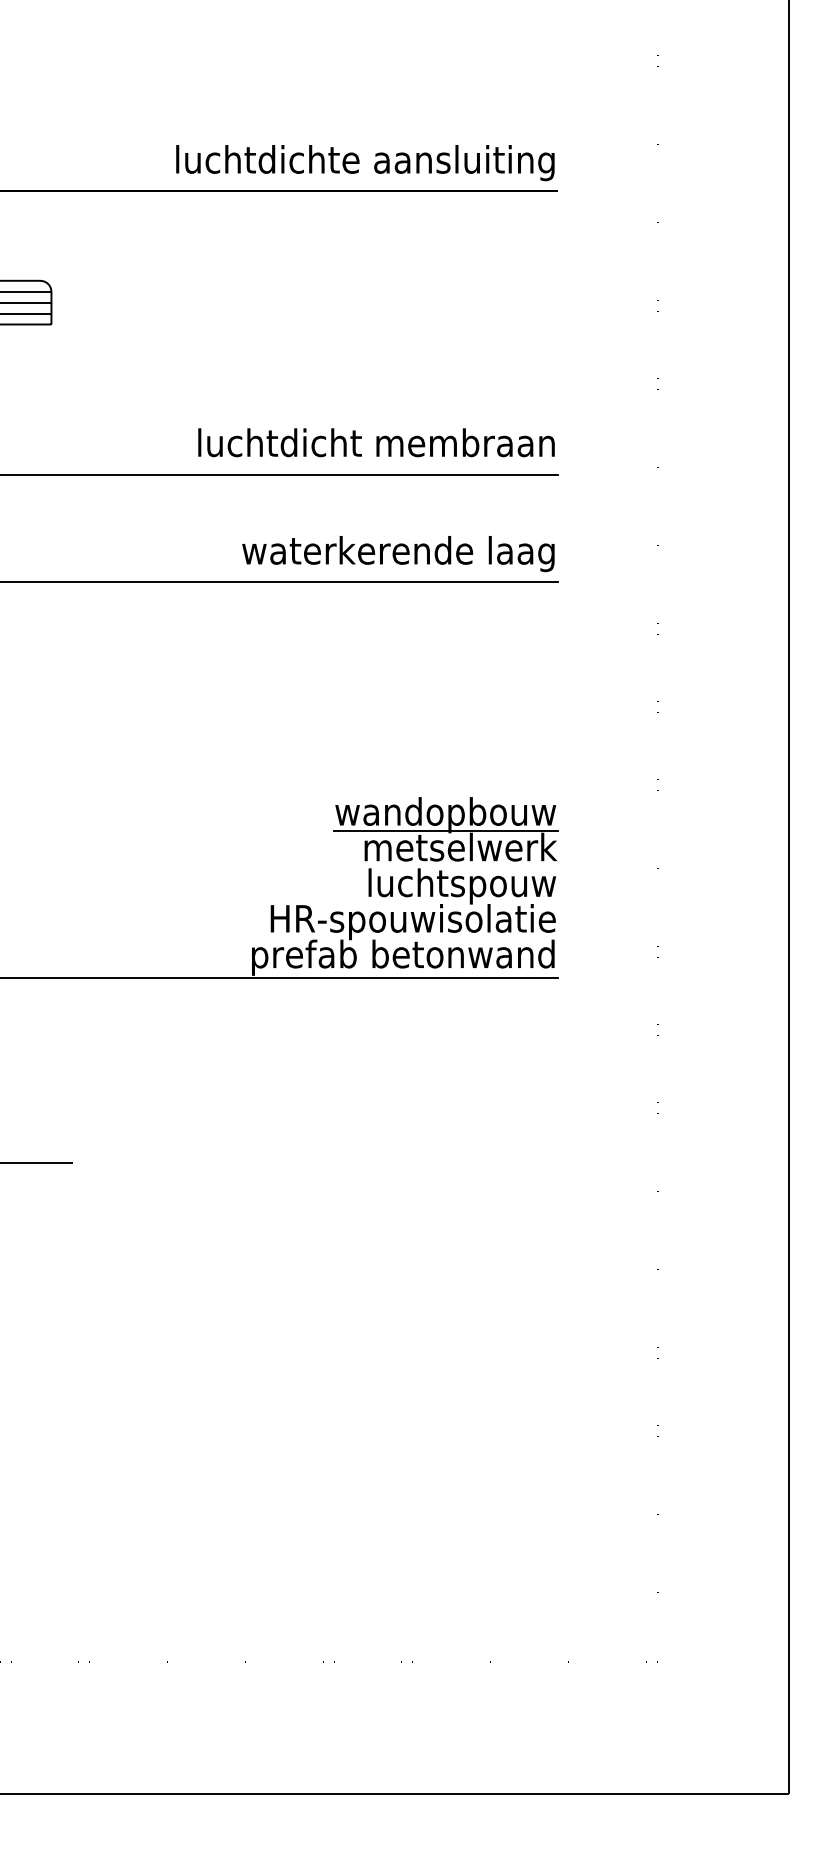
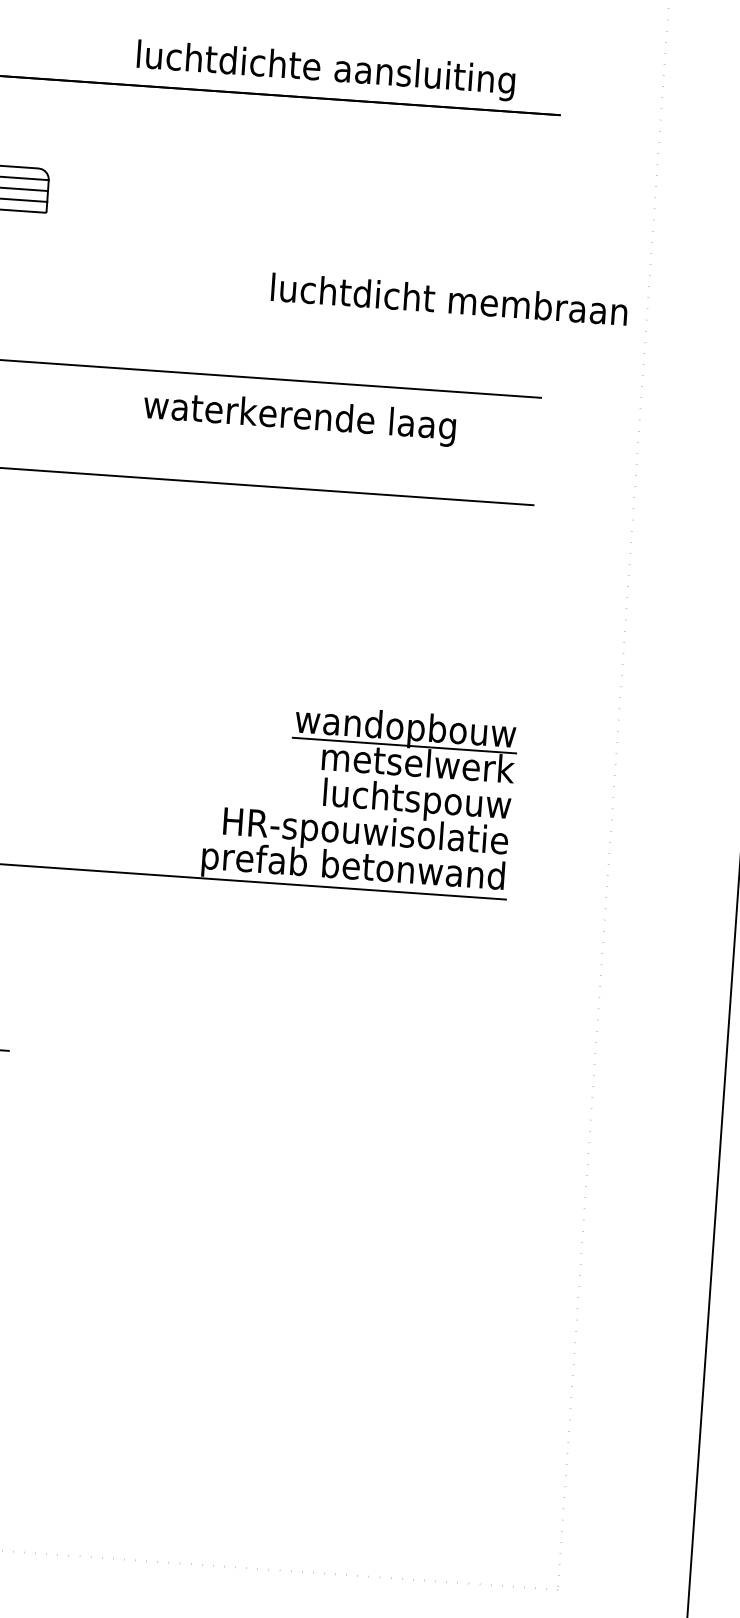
text: (365, 163) -> (326, 71), moved
text: (376, 442) -> (449, 299), moved
text: (398, 554) -> (299, 419), moved

